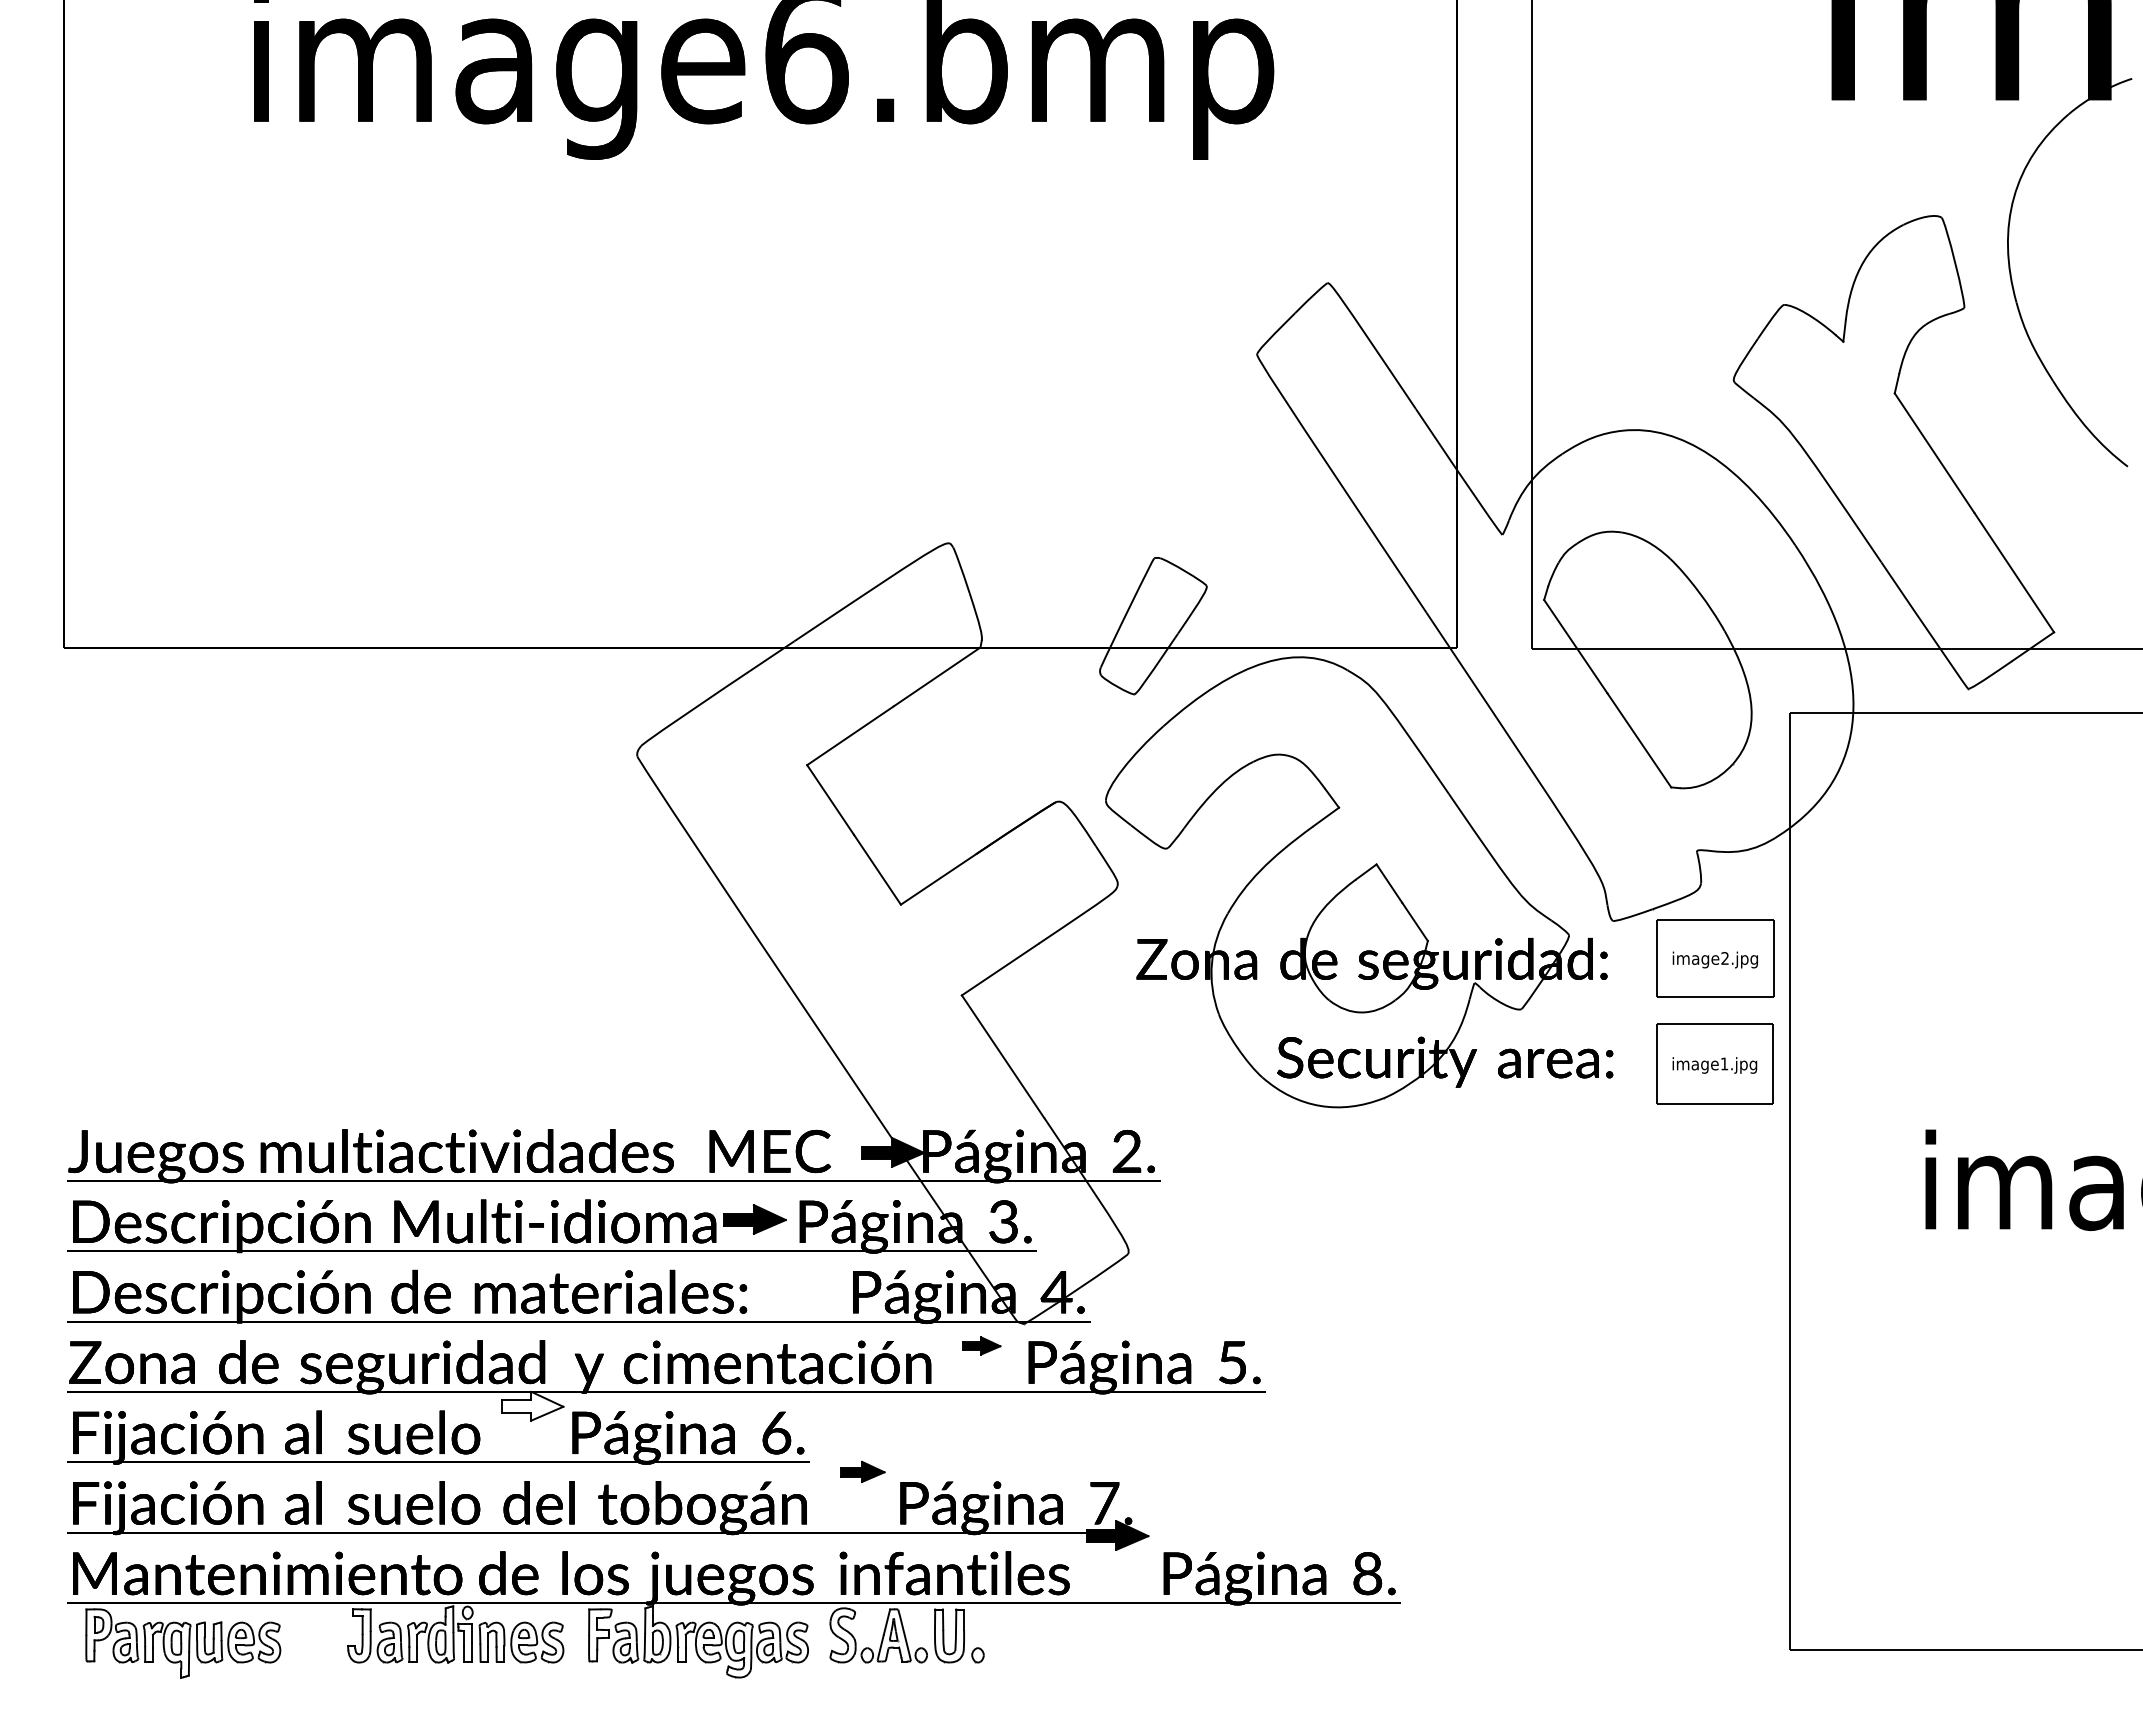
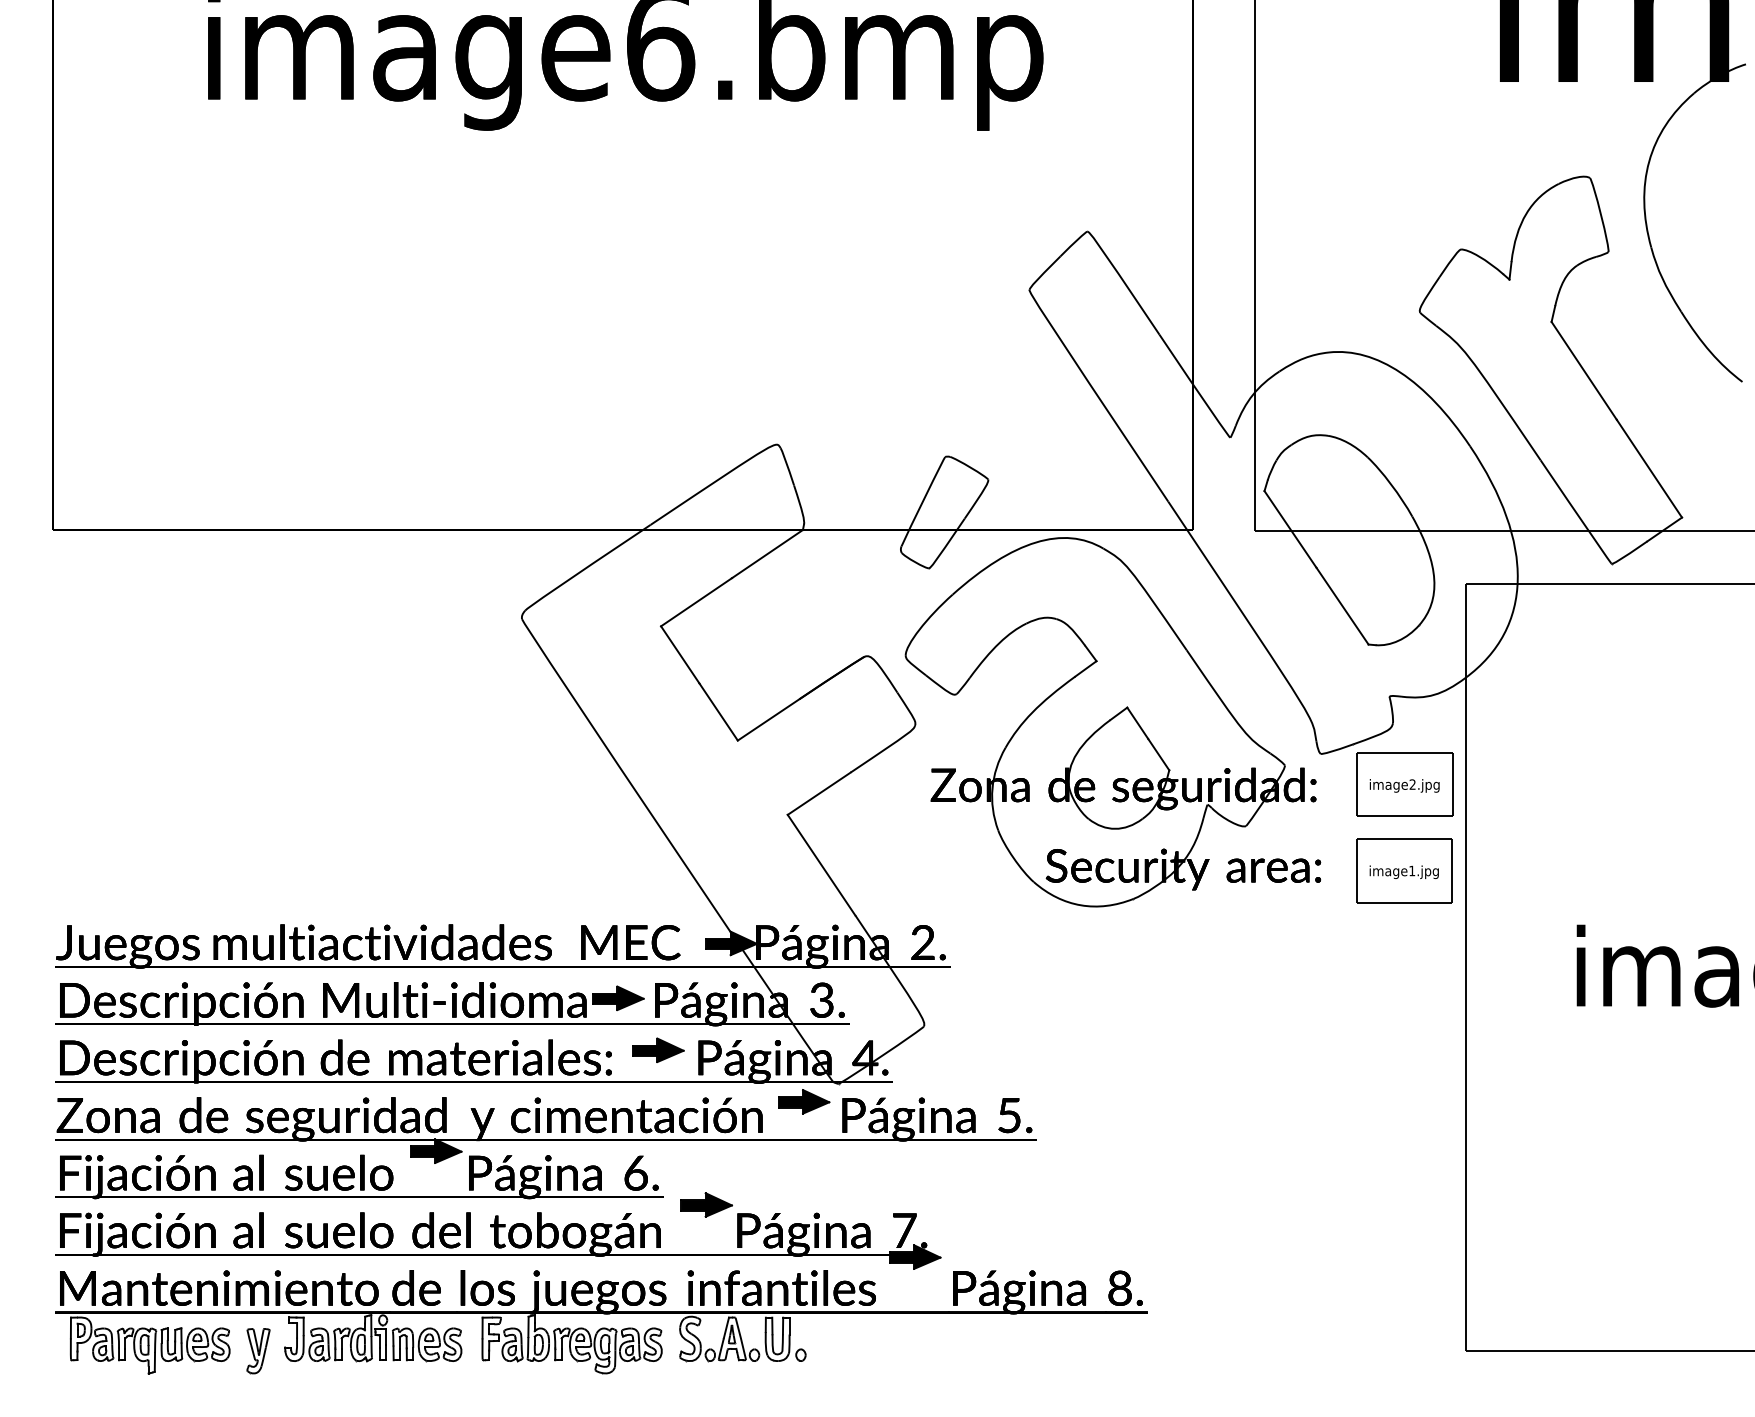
part: (803, 1282) -> (658, 1049), added
part: (981, 1345) -> (803, 1101), size x1.67
fill: (532, 1405) -> (436, 1150), added
part: (862, 1471) -> (706, 1204), size x1.43
part: (315, 1650) -> (258, 1351), added

